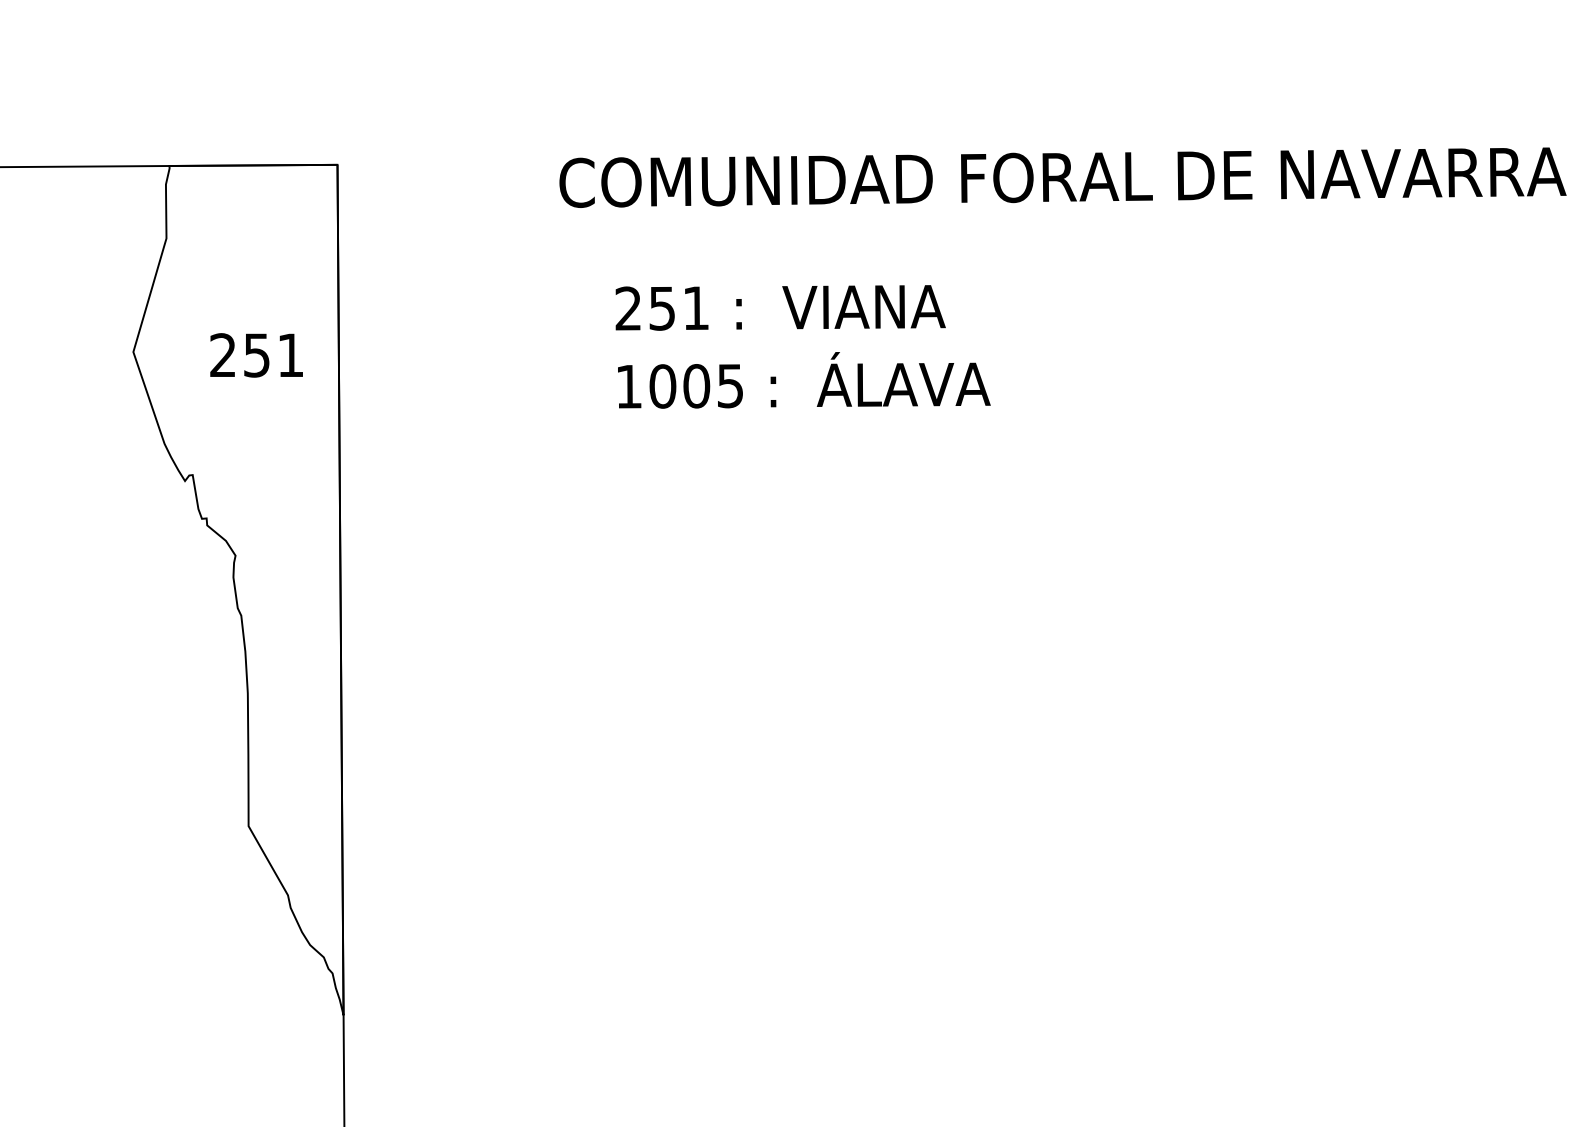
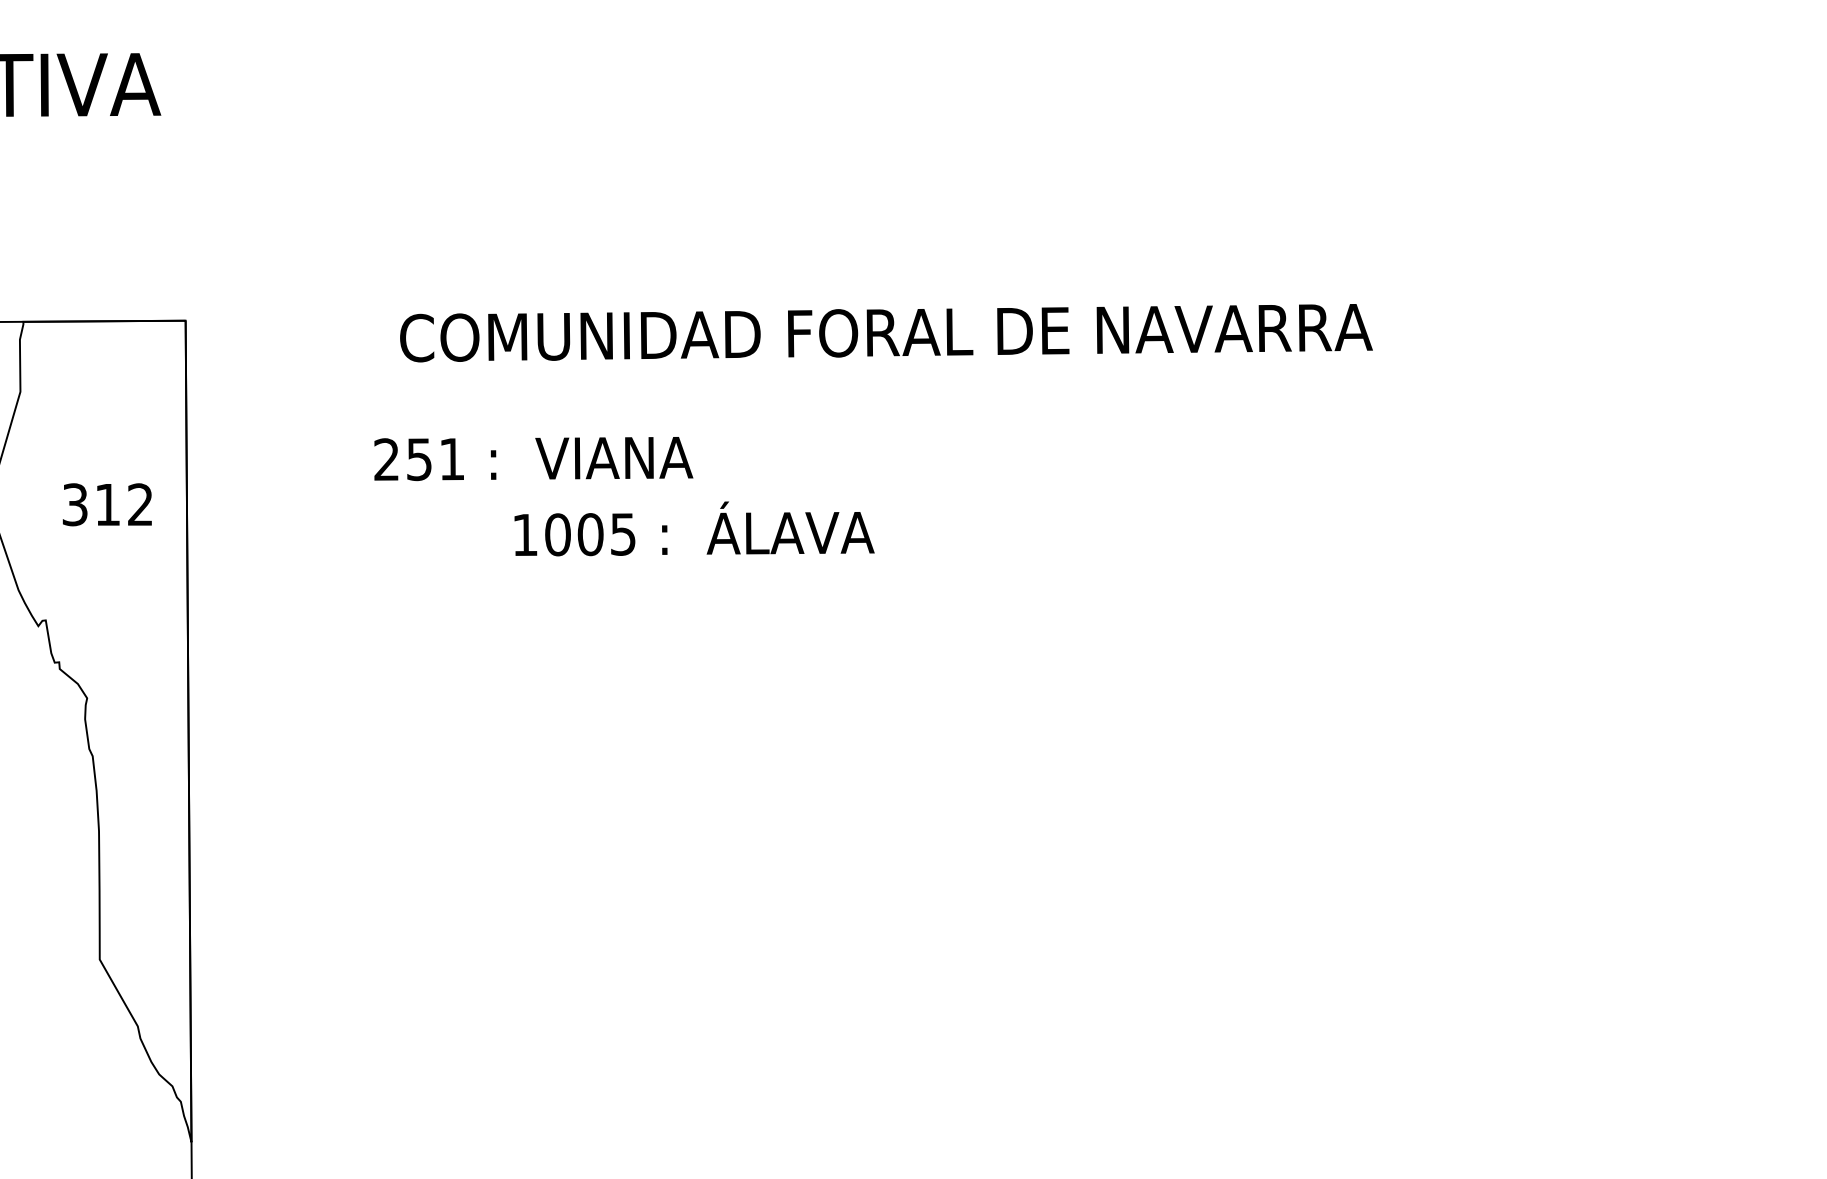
text: (780, 308) -> (533, 459), moved
text: (256, 355) -> (107, 504), 251 -> 312
text: (804, 379) -> (694, 528), moved

